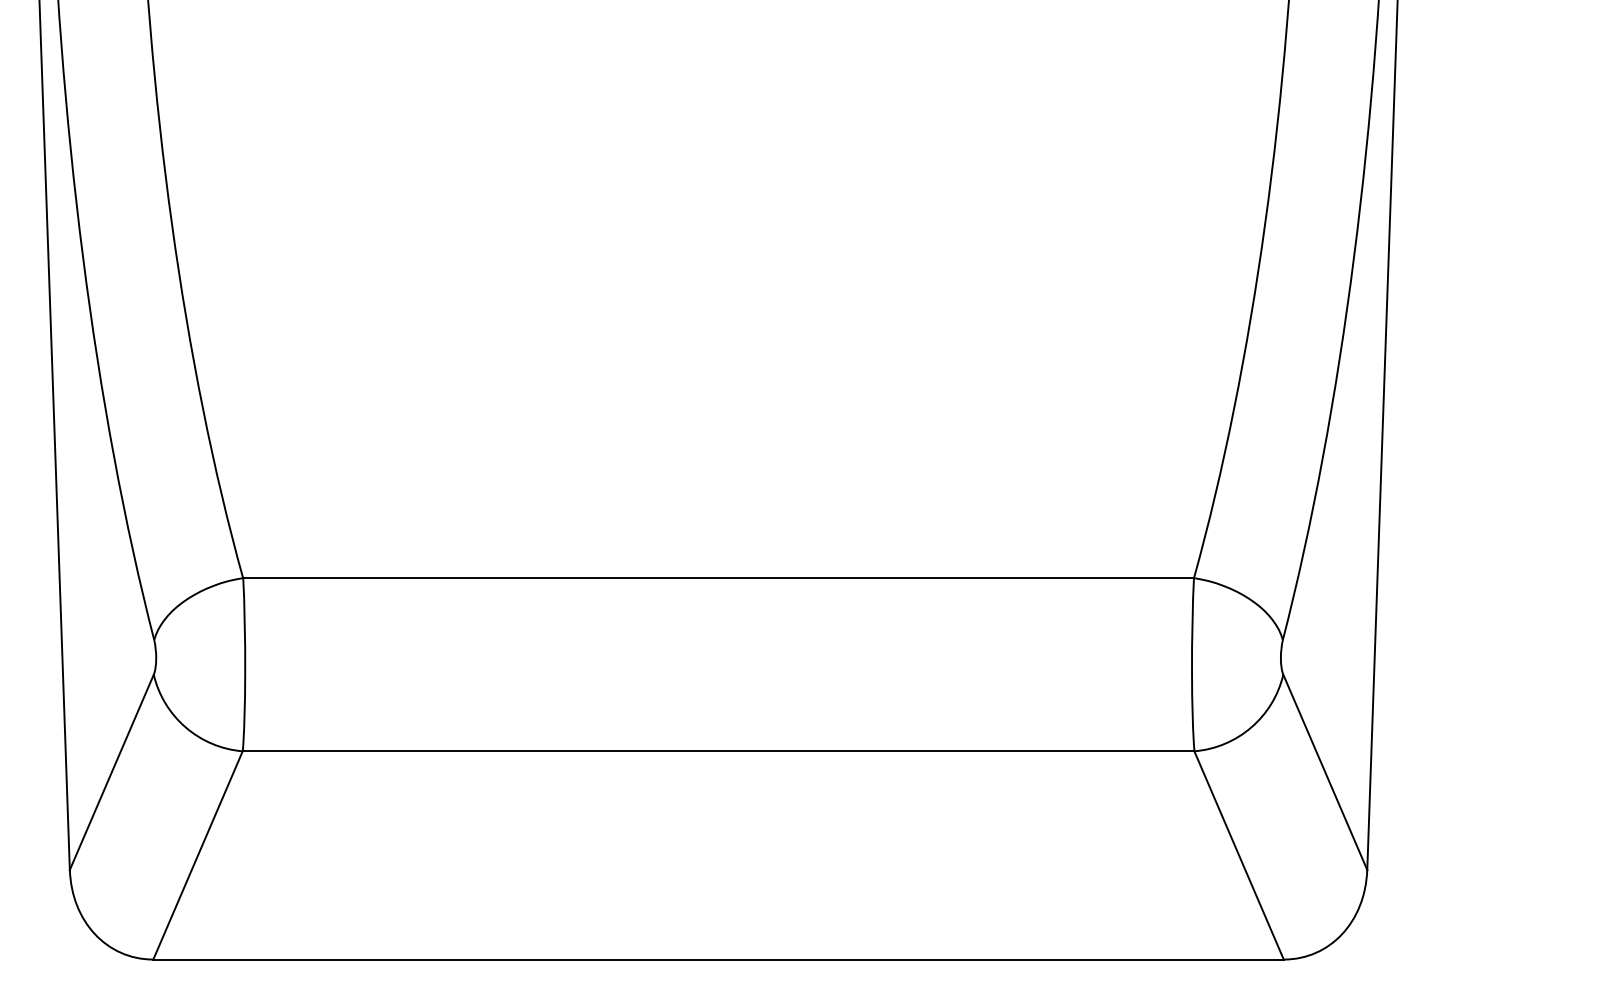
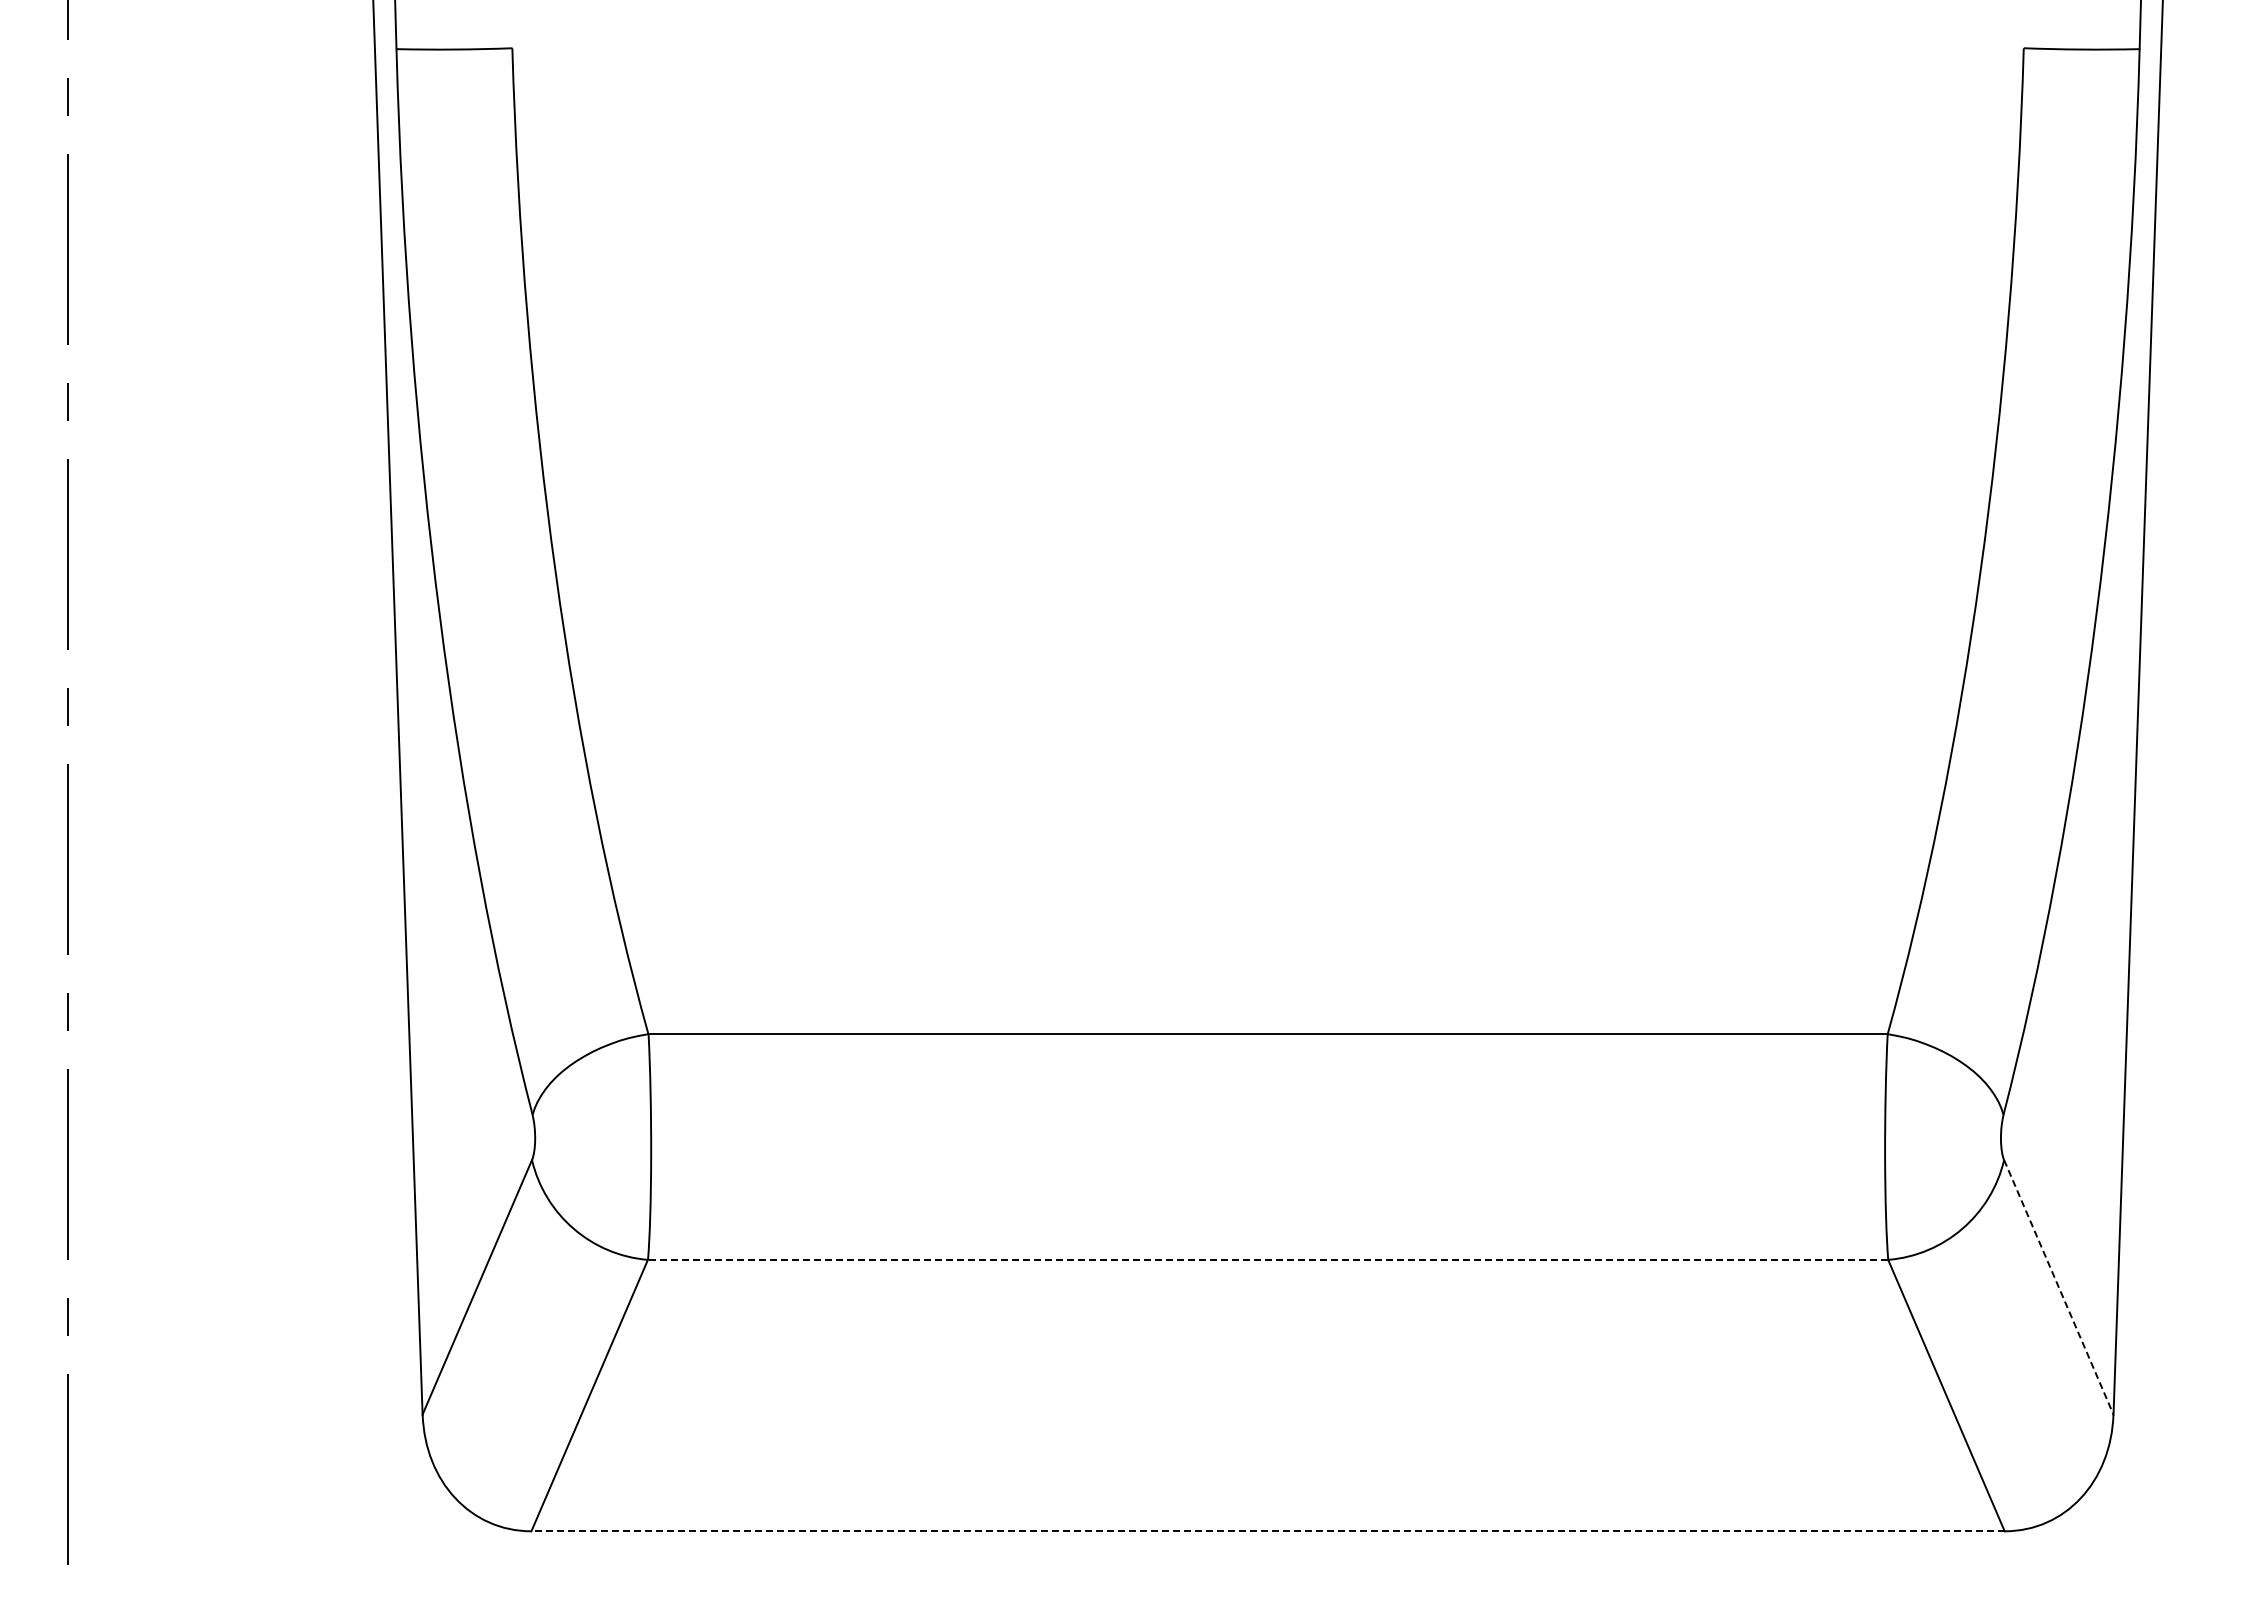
line: (718, 751) -> (1267, 1260), solid -> dashed
line: (1325, 772) -> (2058, 1287), solid -> dashed
line: (718, 959) -> (1268, 1531), solid -> dashed

